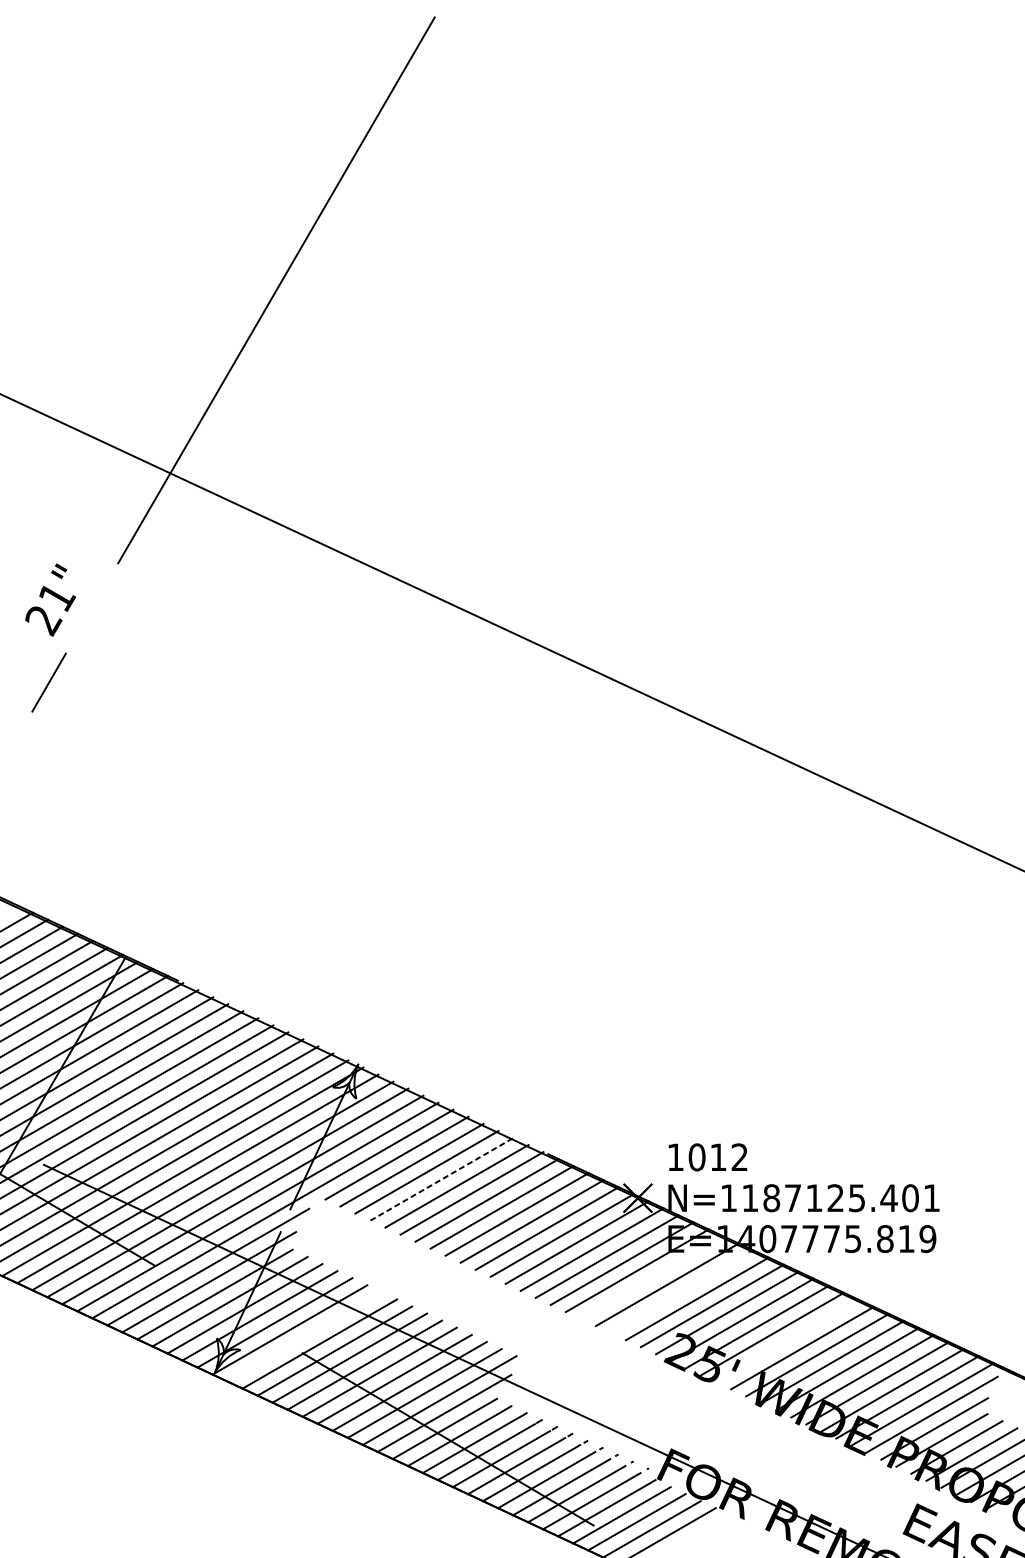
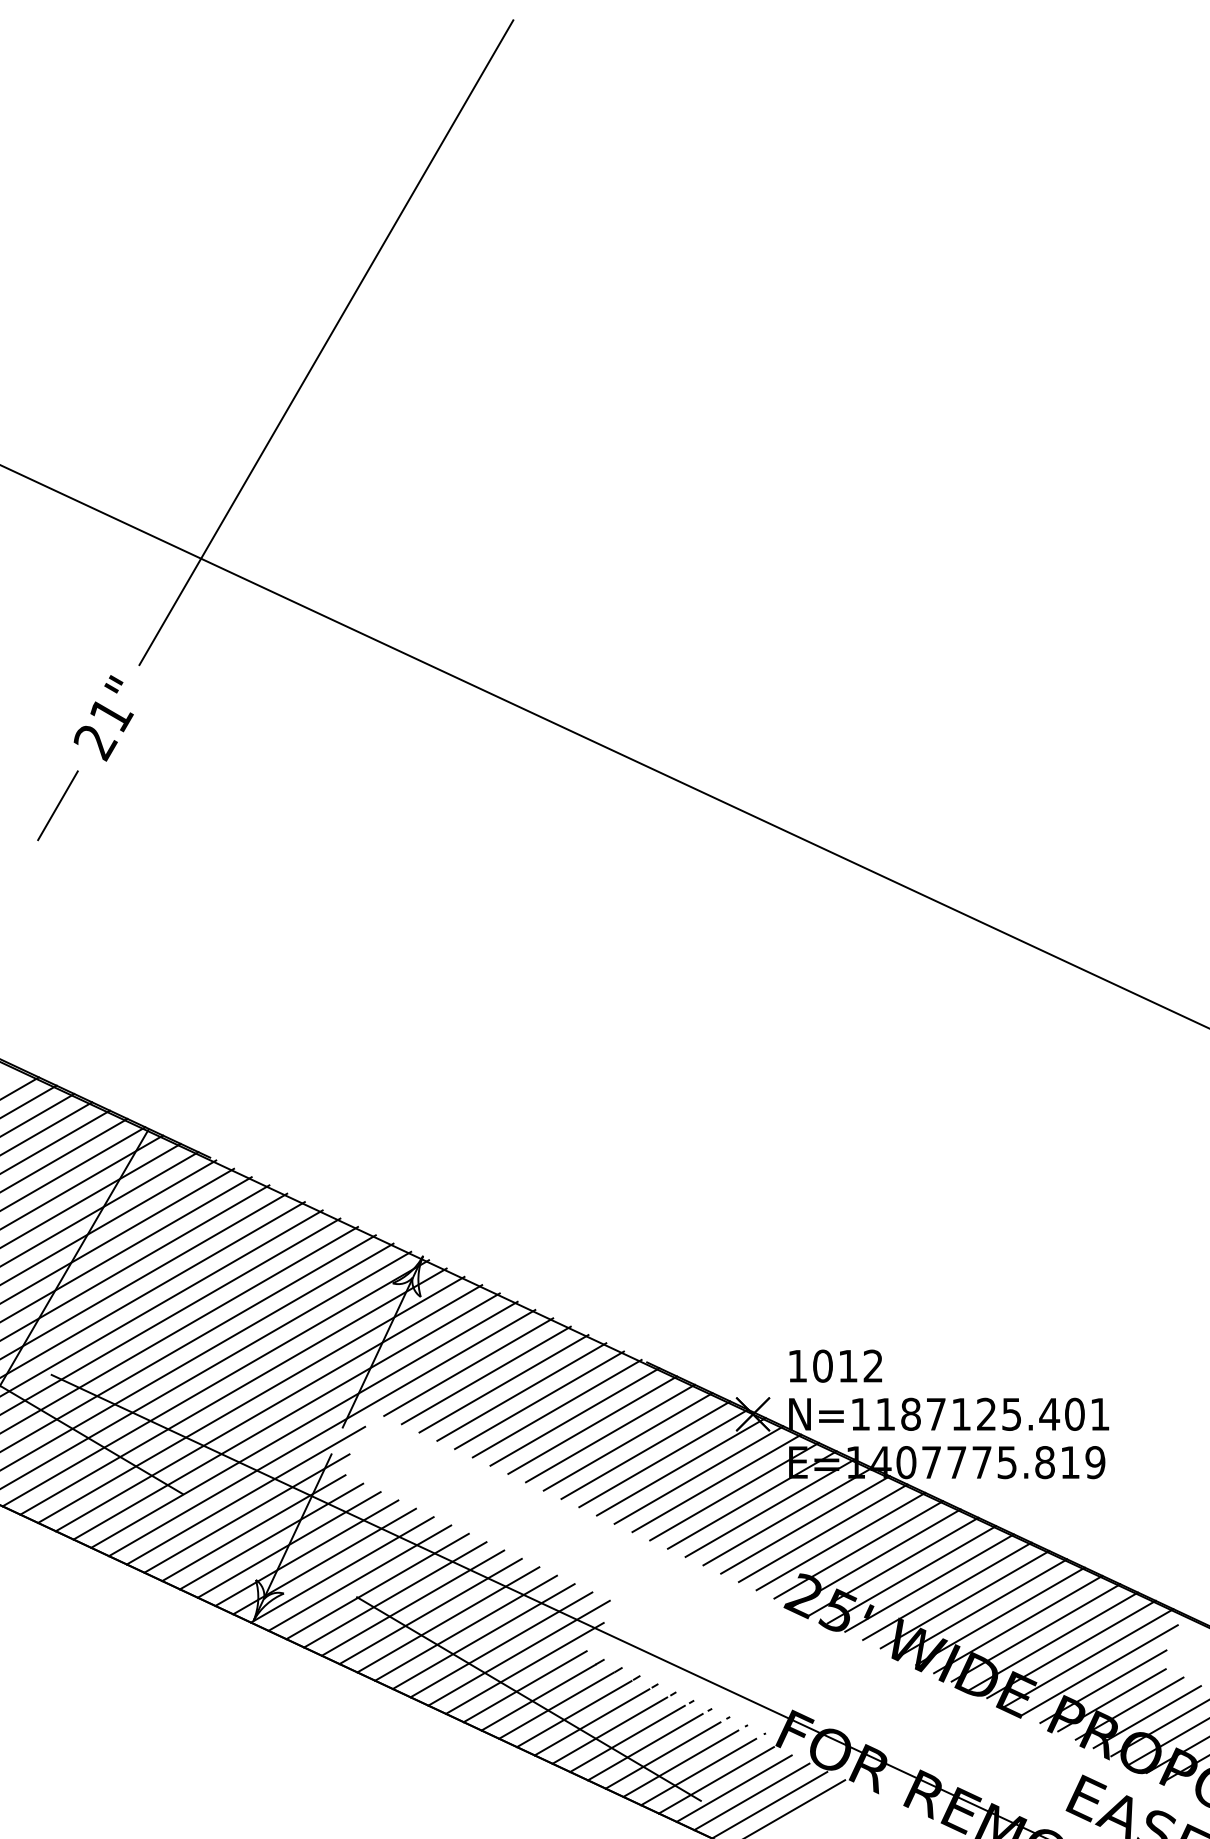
text: (50, 600) -> (103, 718), moved
line: (441, 1179) -> (521, 1392), dashed -> solid
line: (651, 1277) -> (769, 1507), added
line: (682, 1291) -> (805, 1524), added
line: (304, 1336) -> (359, 1577), added
line: (787, 1340) -> (929, 1582), added

